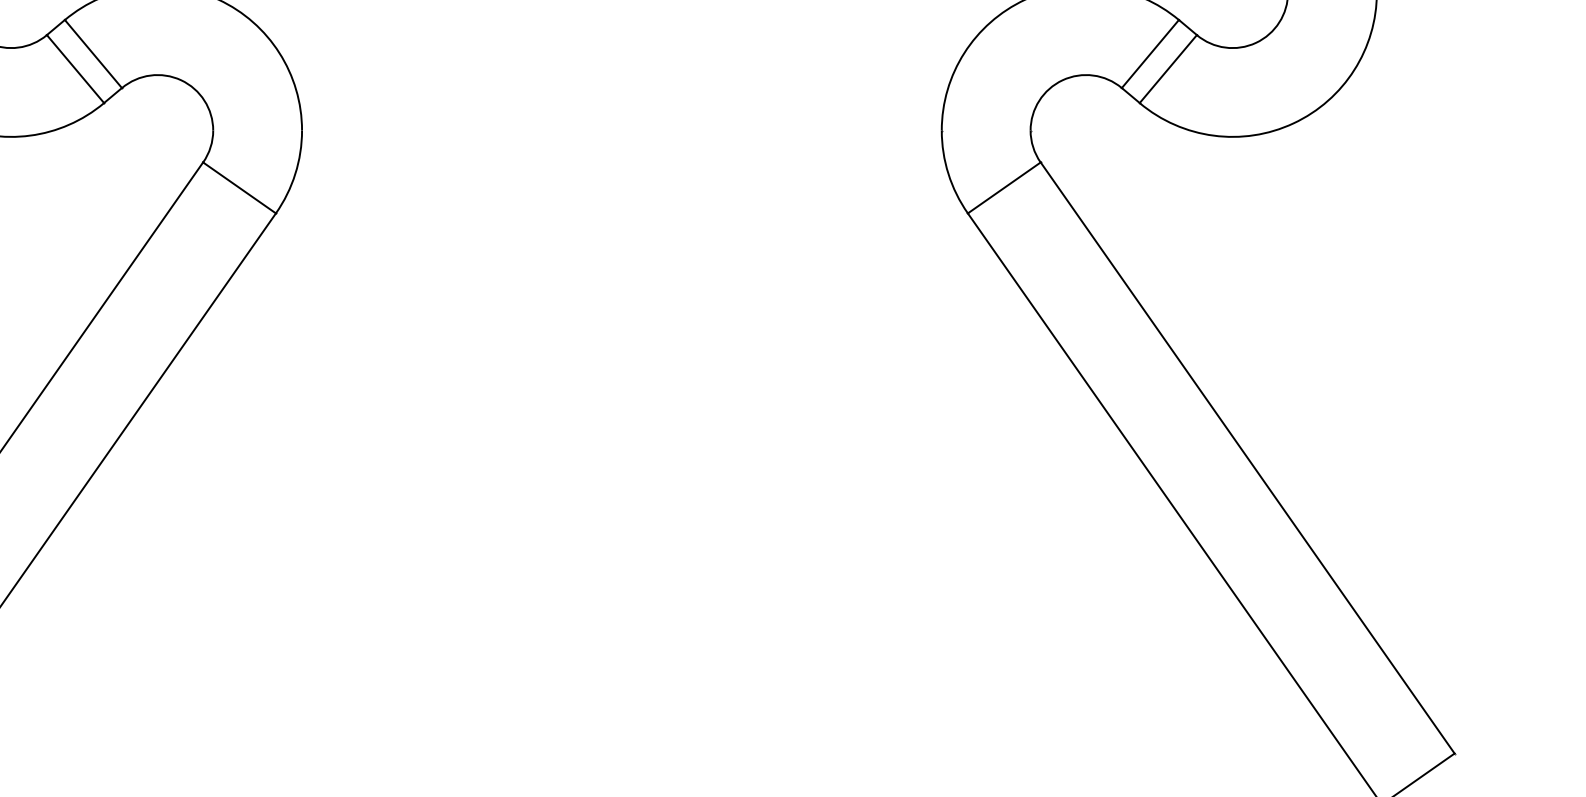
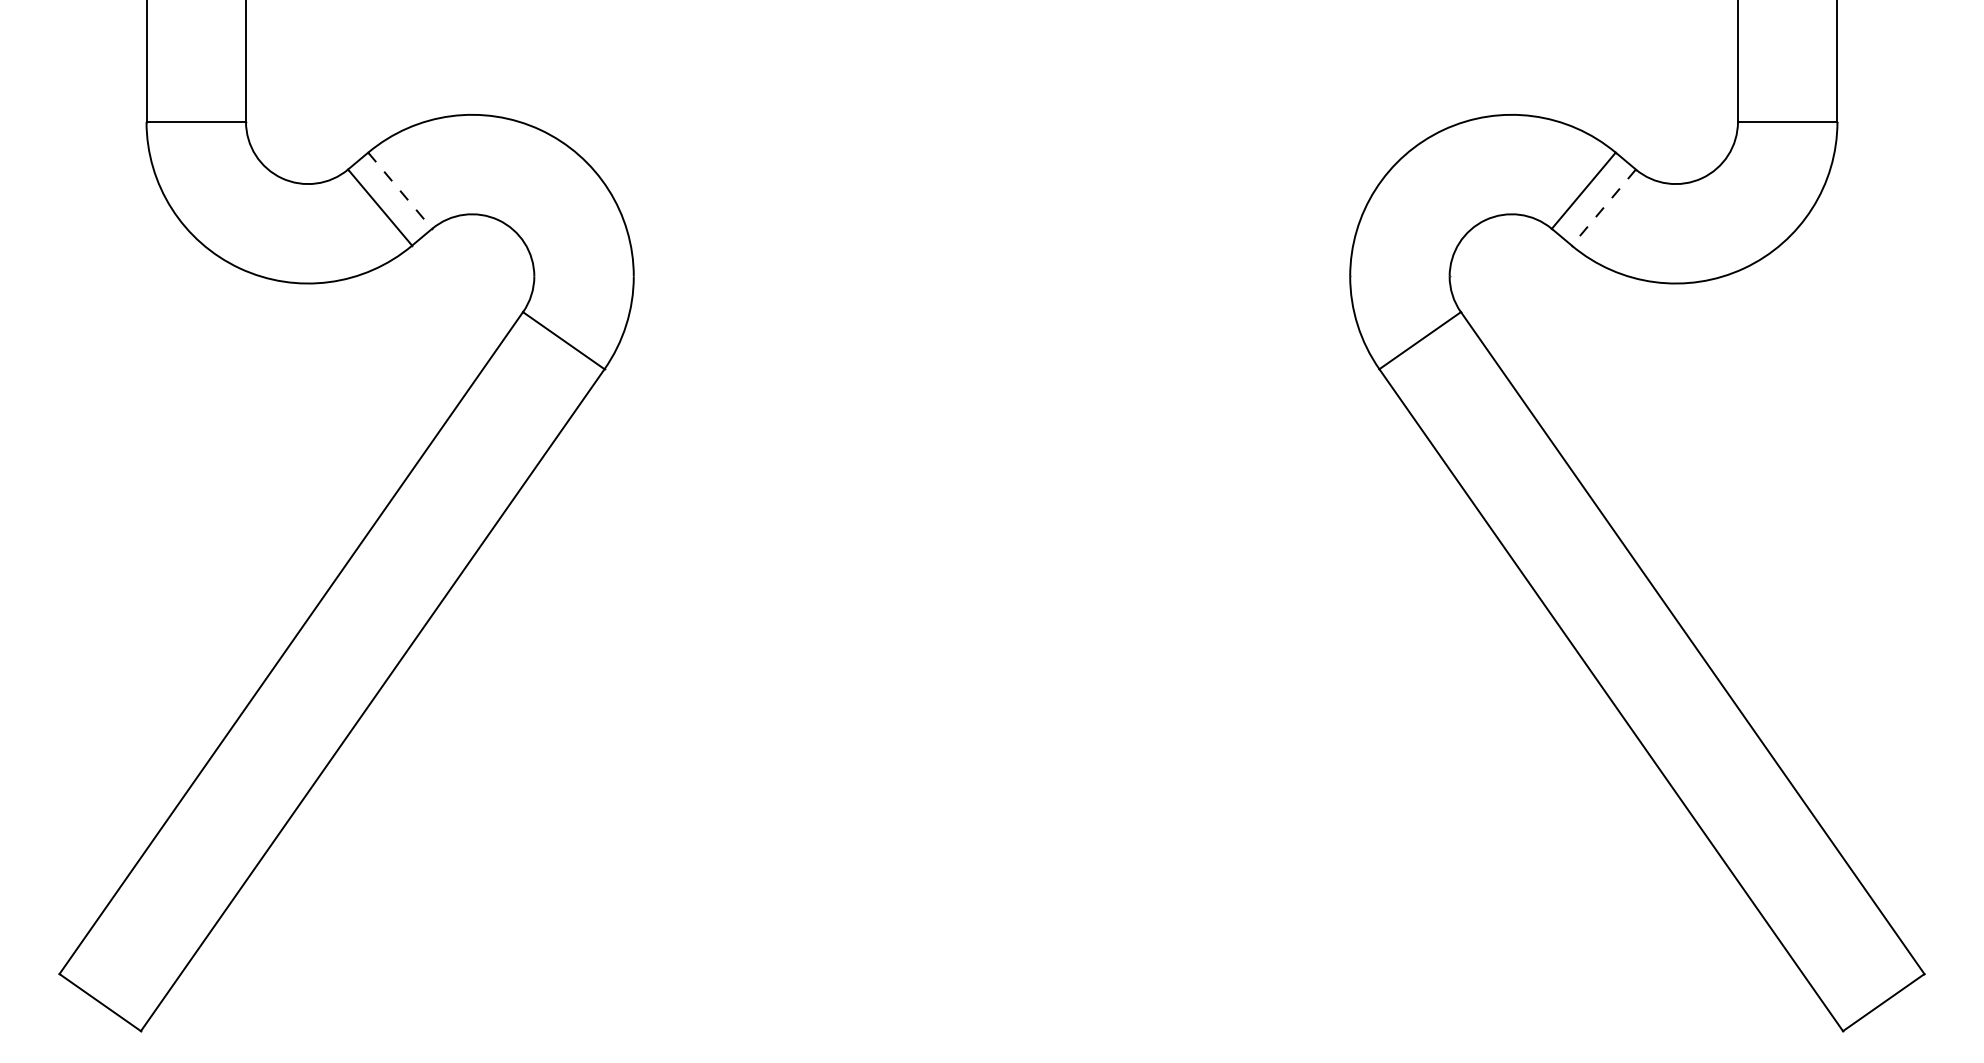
line: (93, 53) -> (400, 190), solid -> dashed
line: (1167, 69) -> (1603, 207), solid -> dashed

